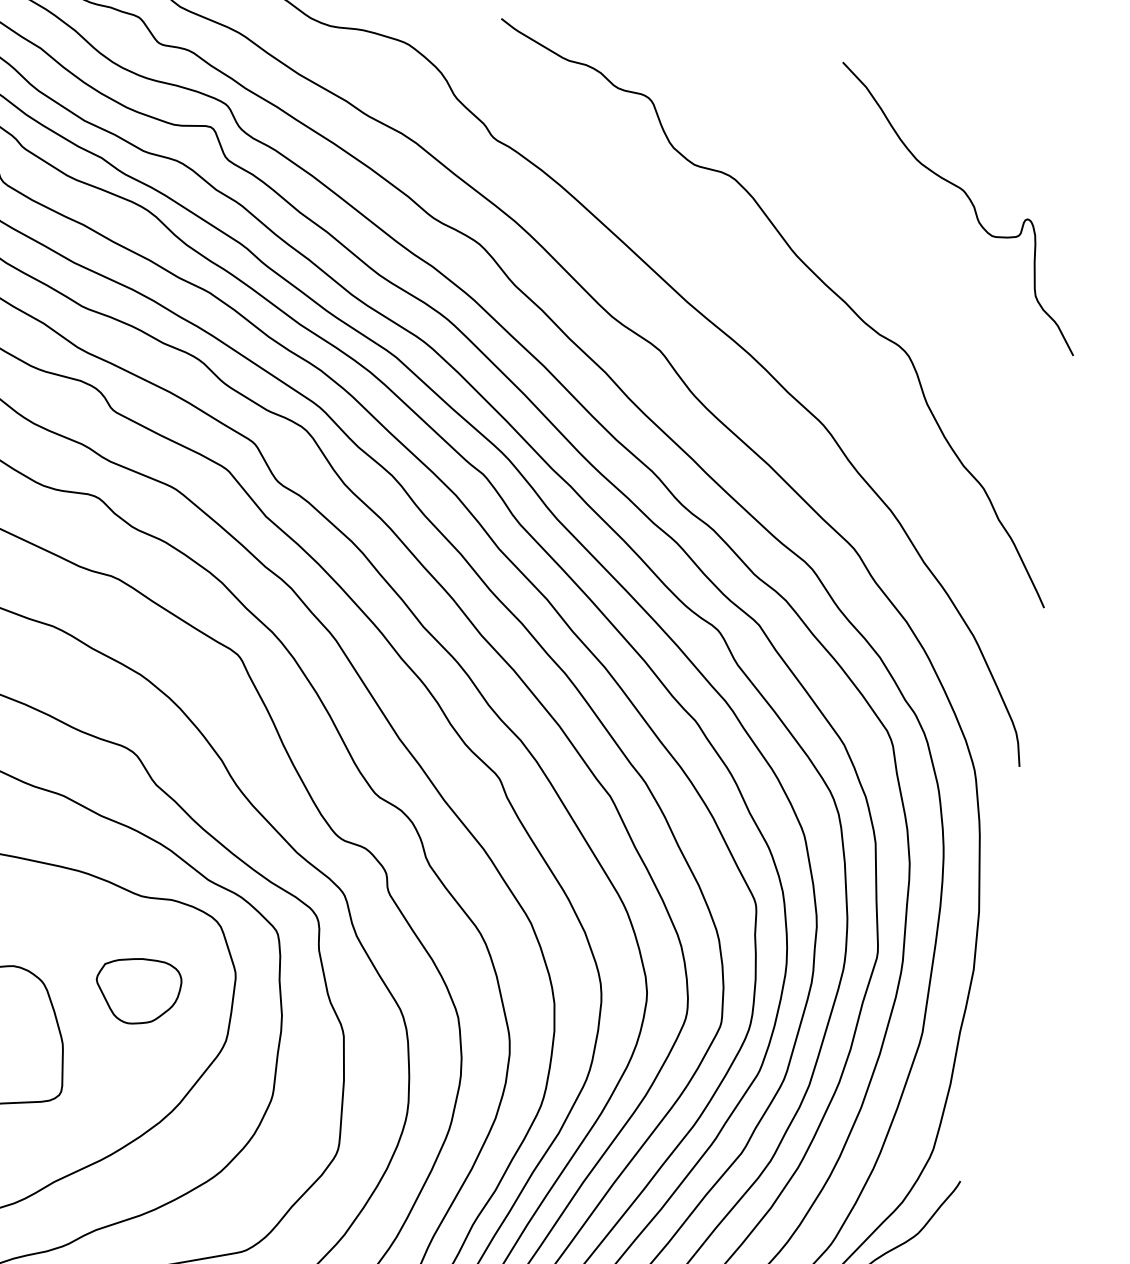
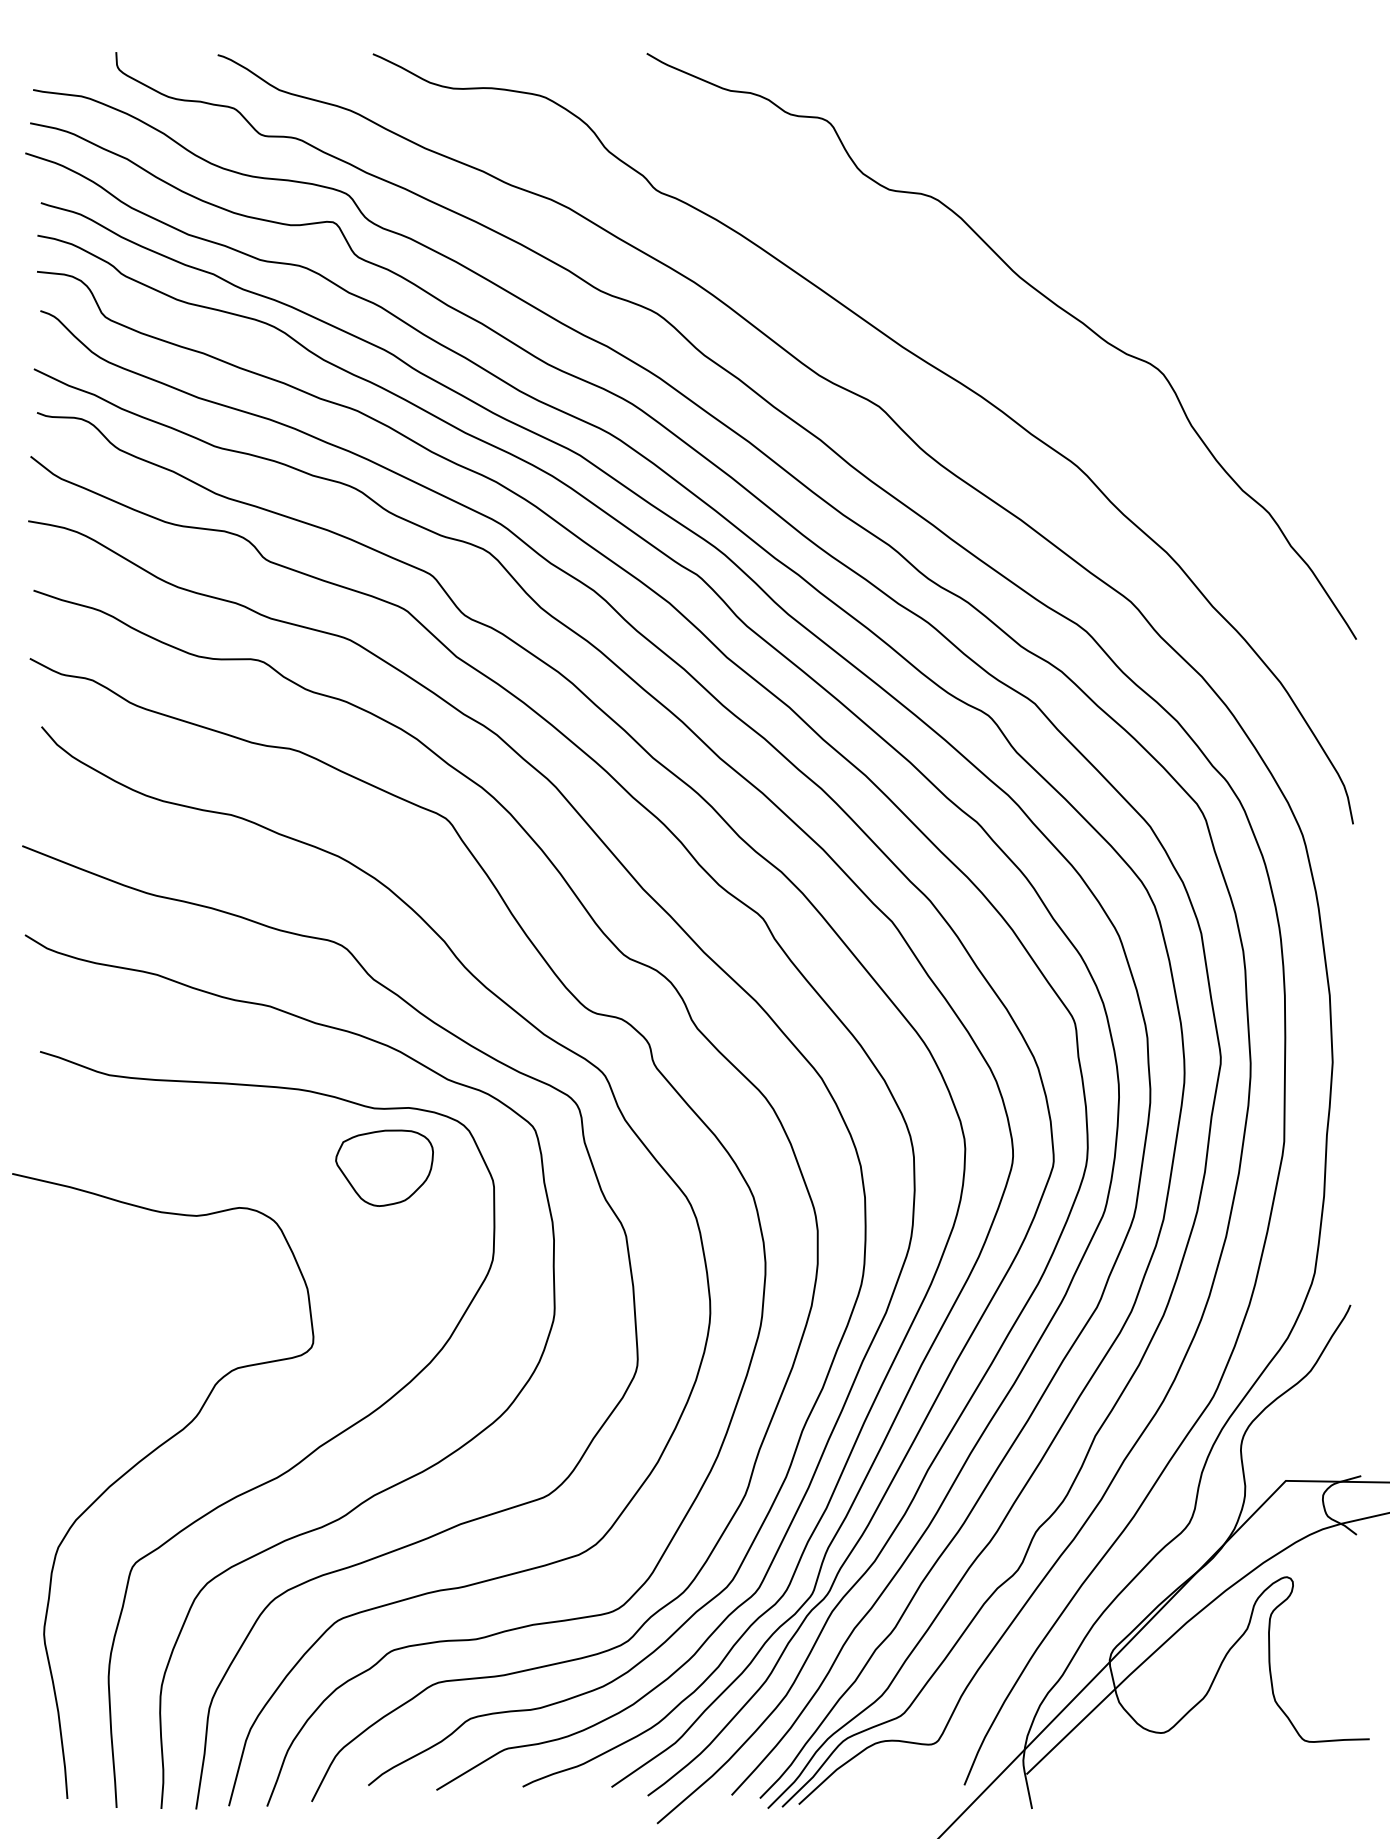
curve: (969, 201) -> (1208, 188), removed
part: (137, 990) -> (384, 1167), moved

